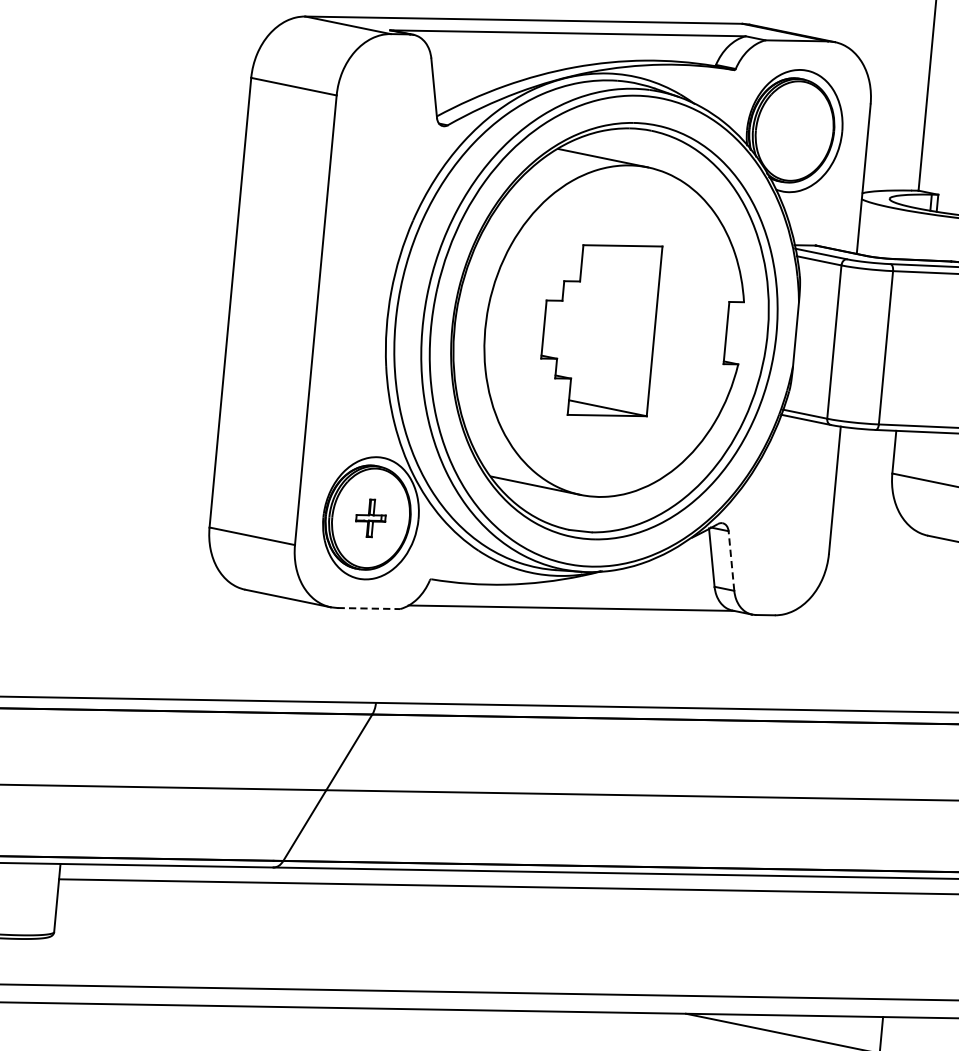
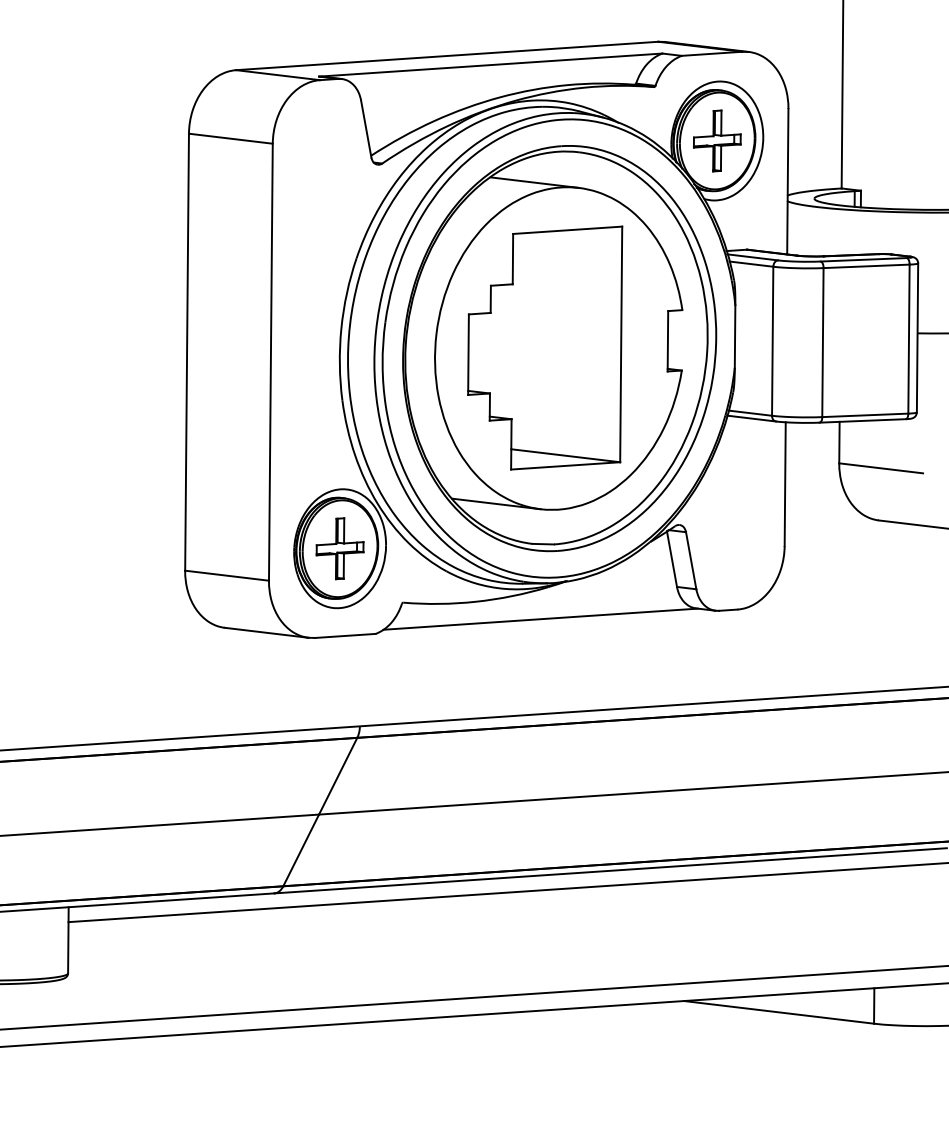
part: (794, 130) -> (717, 140), added
part: (599, 328) -> (545, 347), size x1.43
part: (370, 518) -> (339, 548), size x1.67
line: (731, 560) -> (691, 560), dashed -> solid
line: (369, 608) -> (345, 635), dashed -> solid

